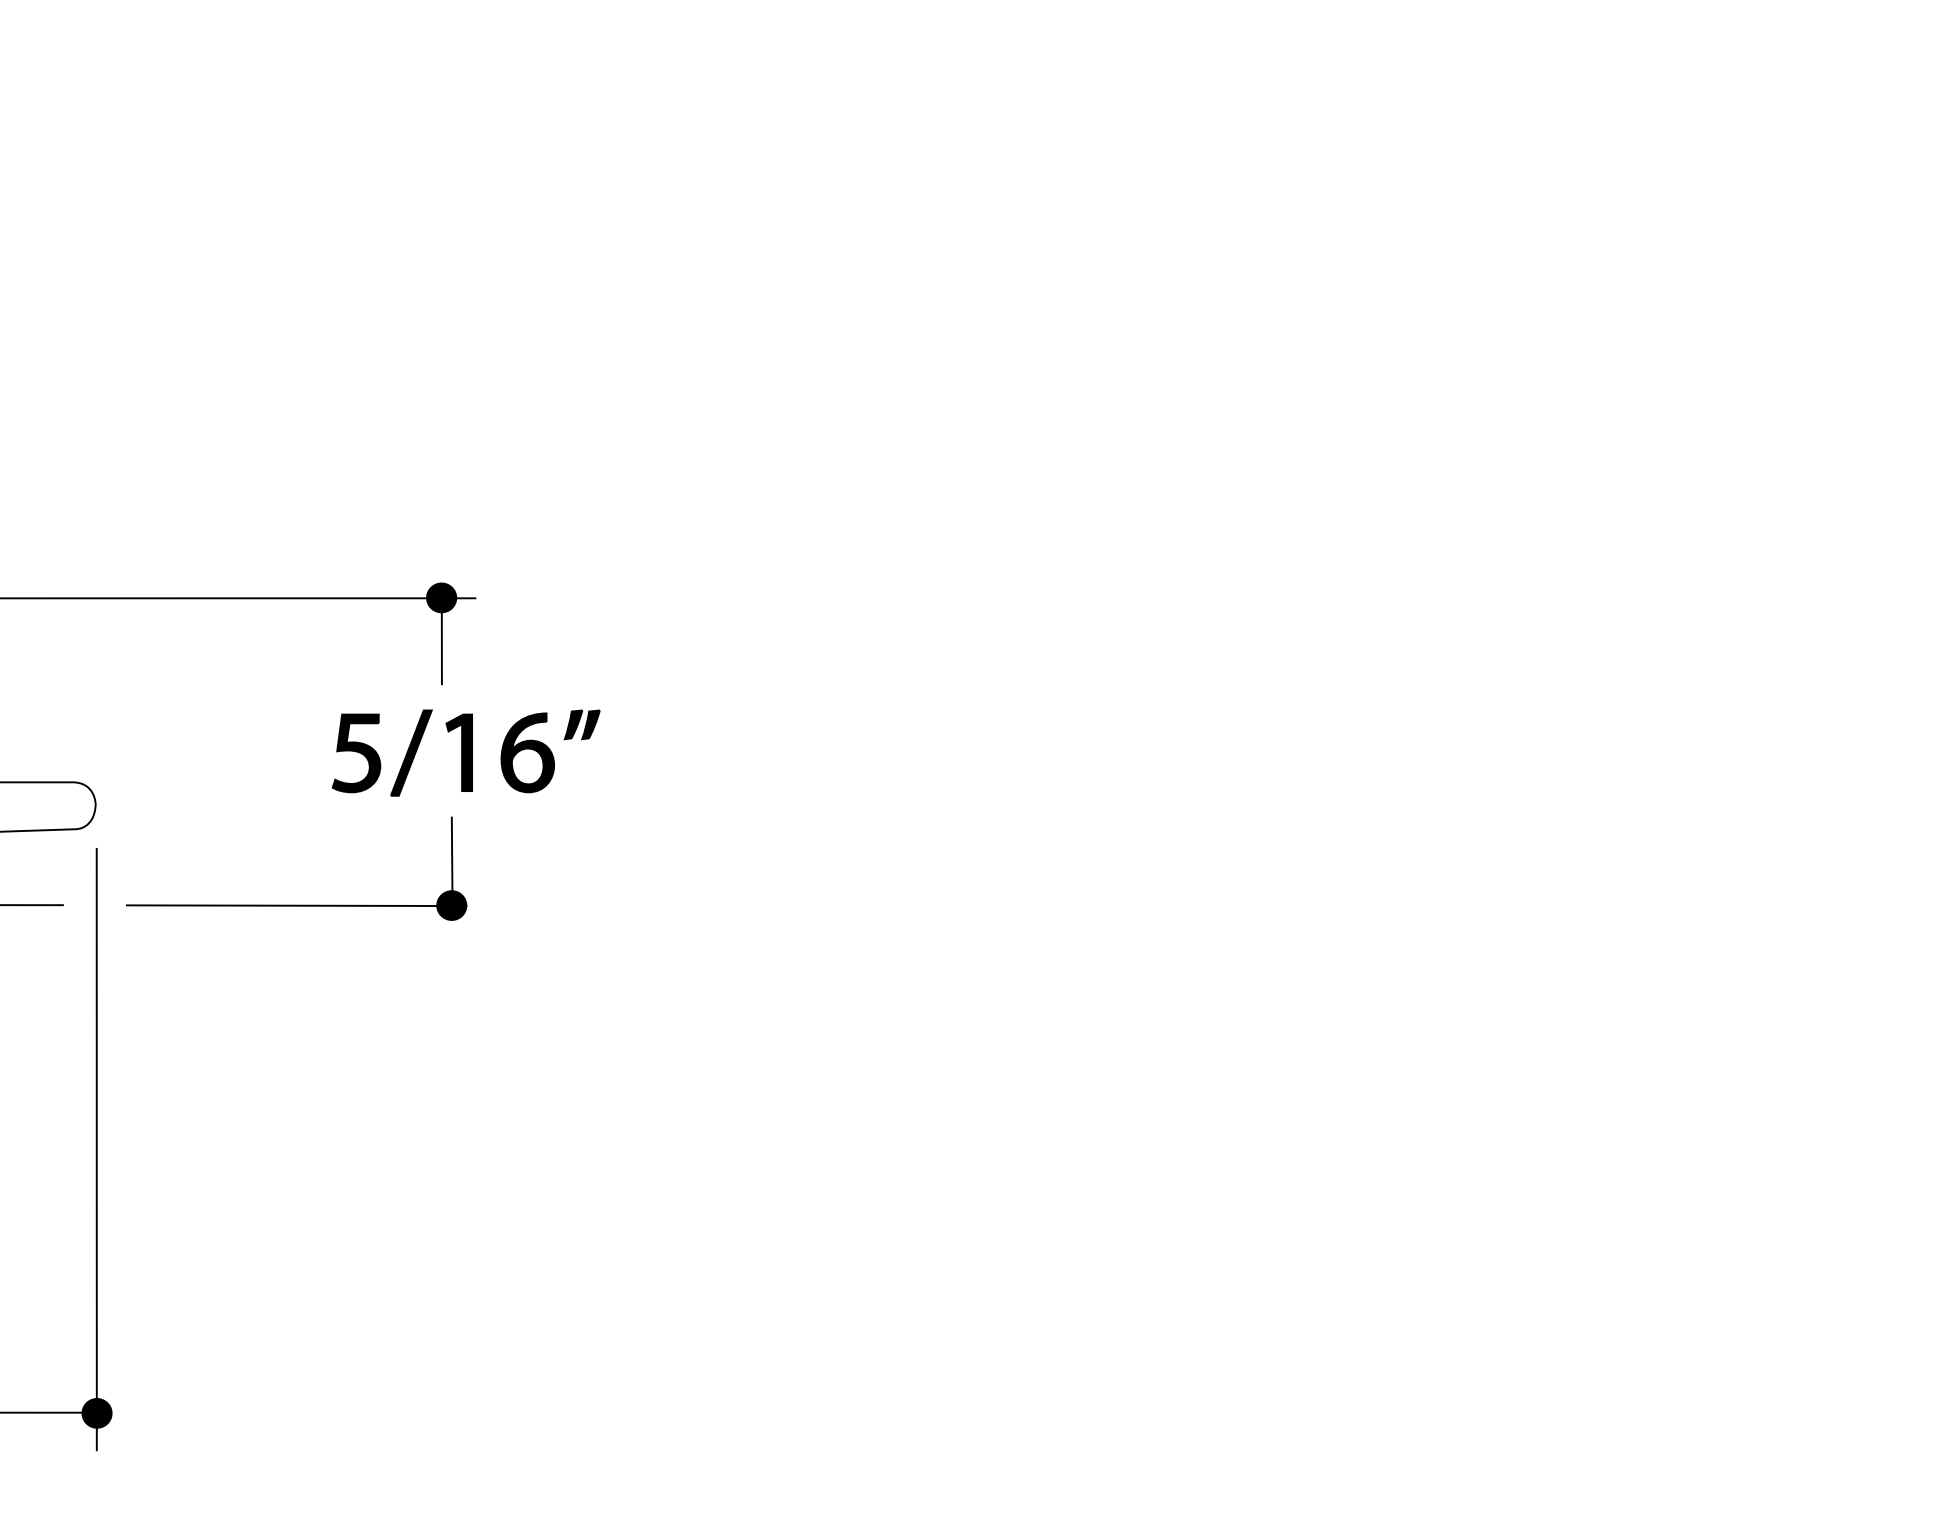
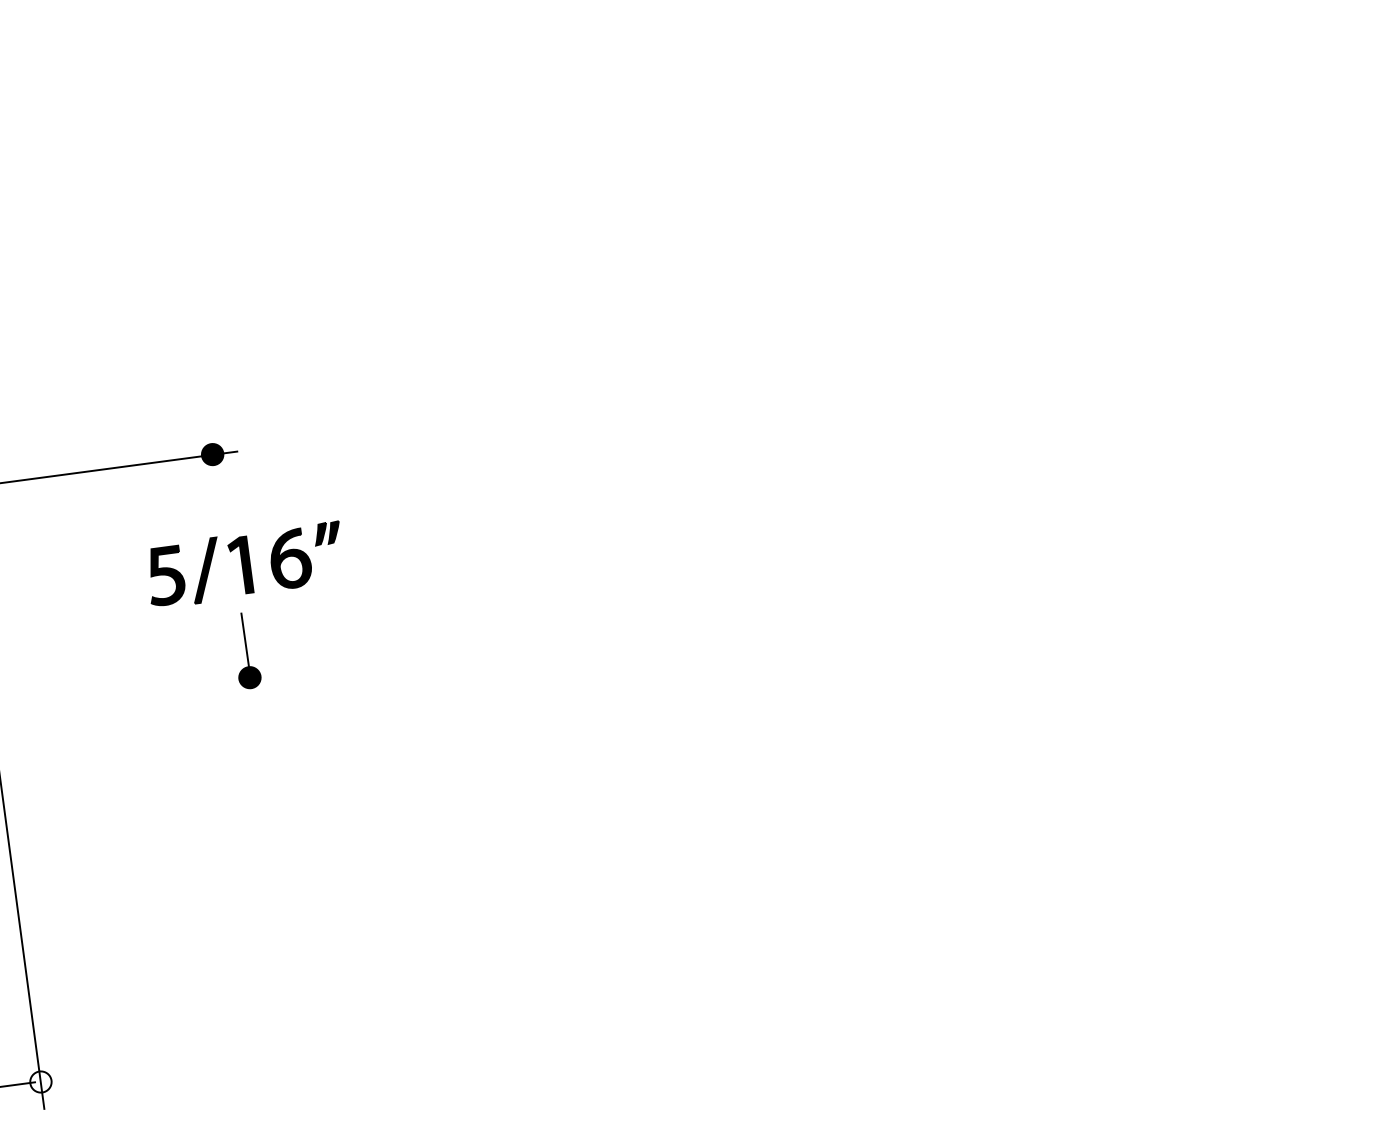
line: (441, 648) -> (217, 491), removed
line: (296, 905) -> (136, 692), removed
fill: (96, 1412) -> (40, 1081), removed

